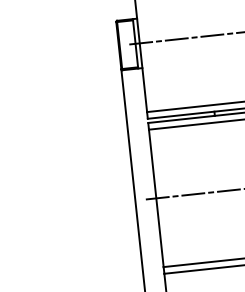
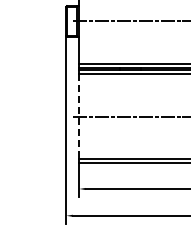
line: (156, 199) -> (79, 117), solid -> dashed

